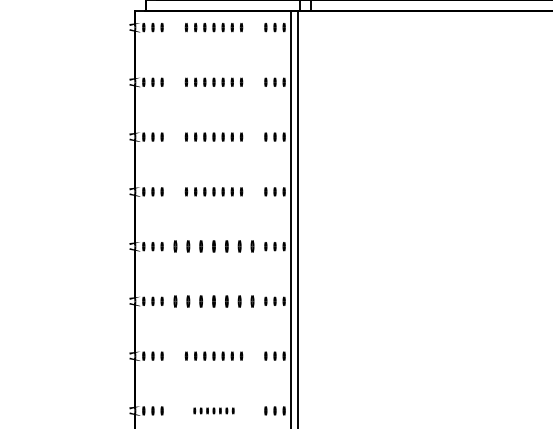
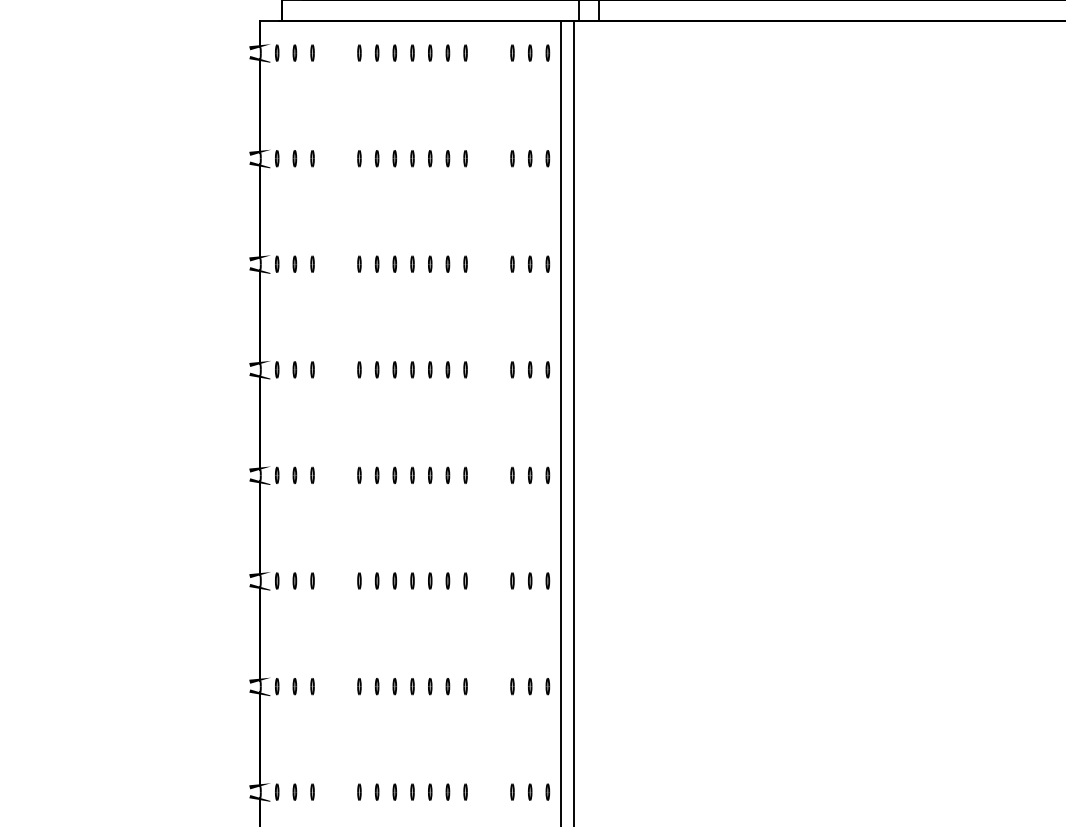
part: (213, 246) -> (411, 475), size x0.71
part: (213, 300) -> (411, 579), size x0.71
part: (213, 410) -> (411, 791), size x1.43

